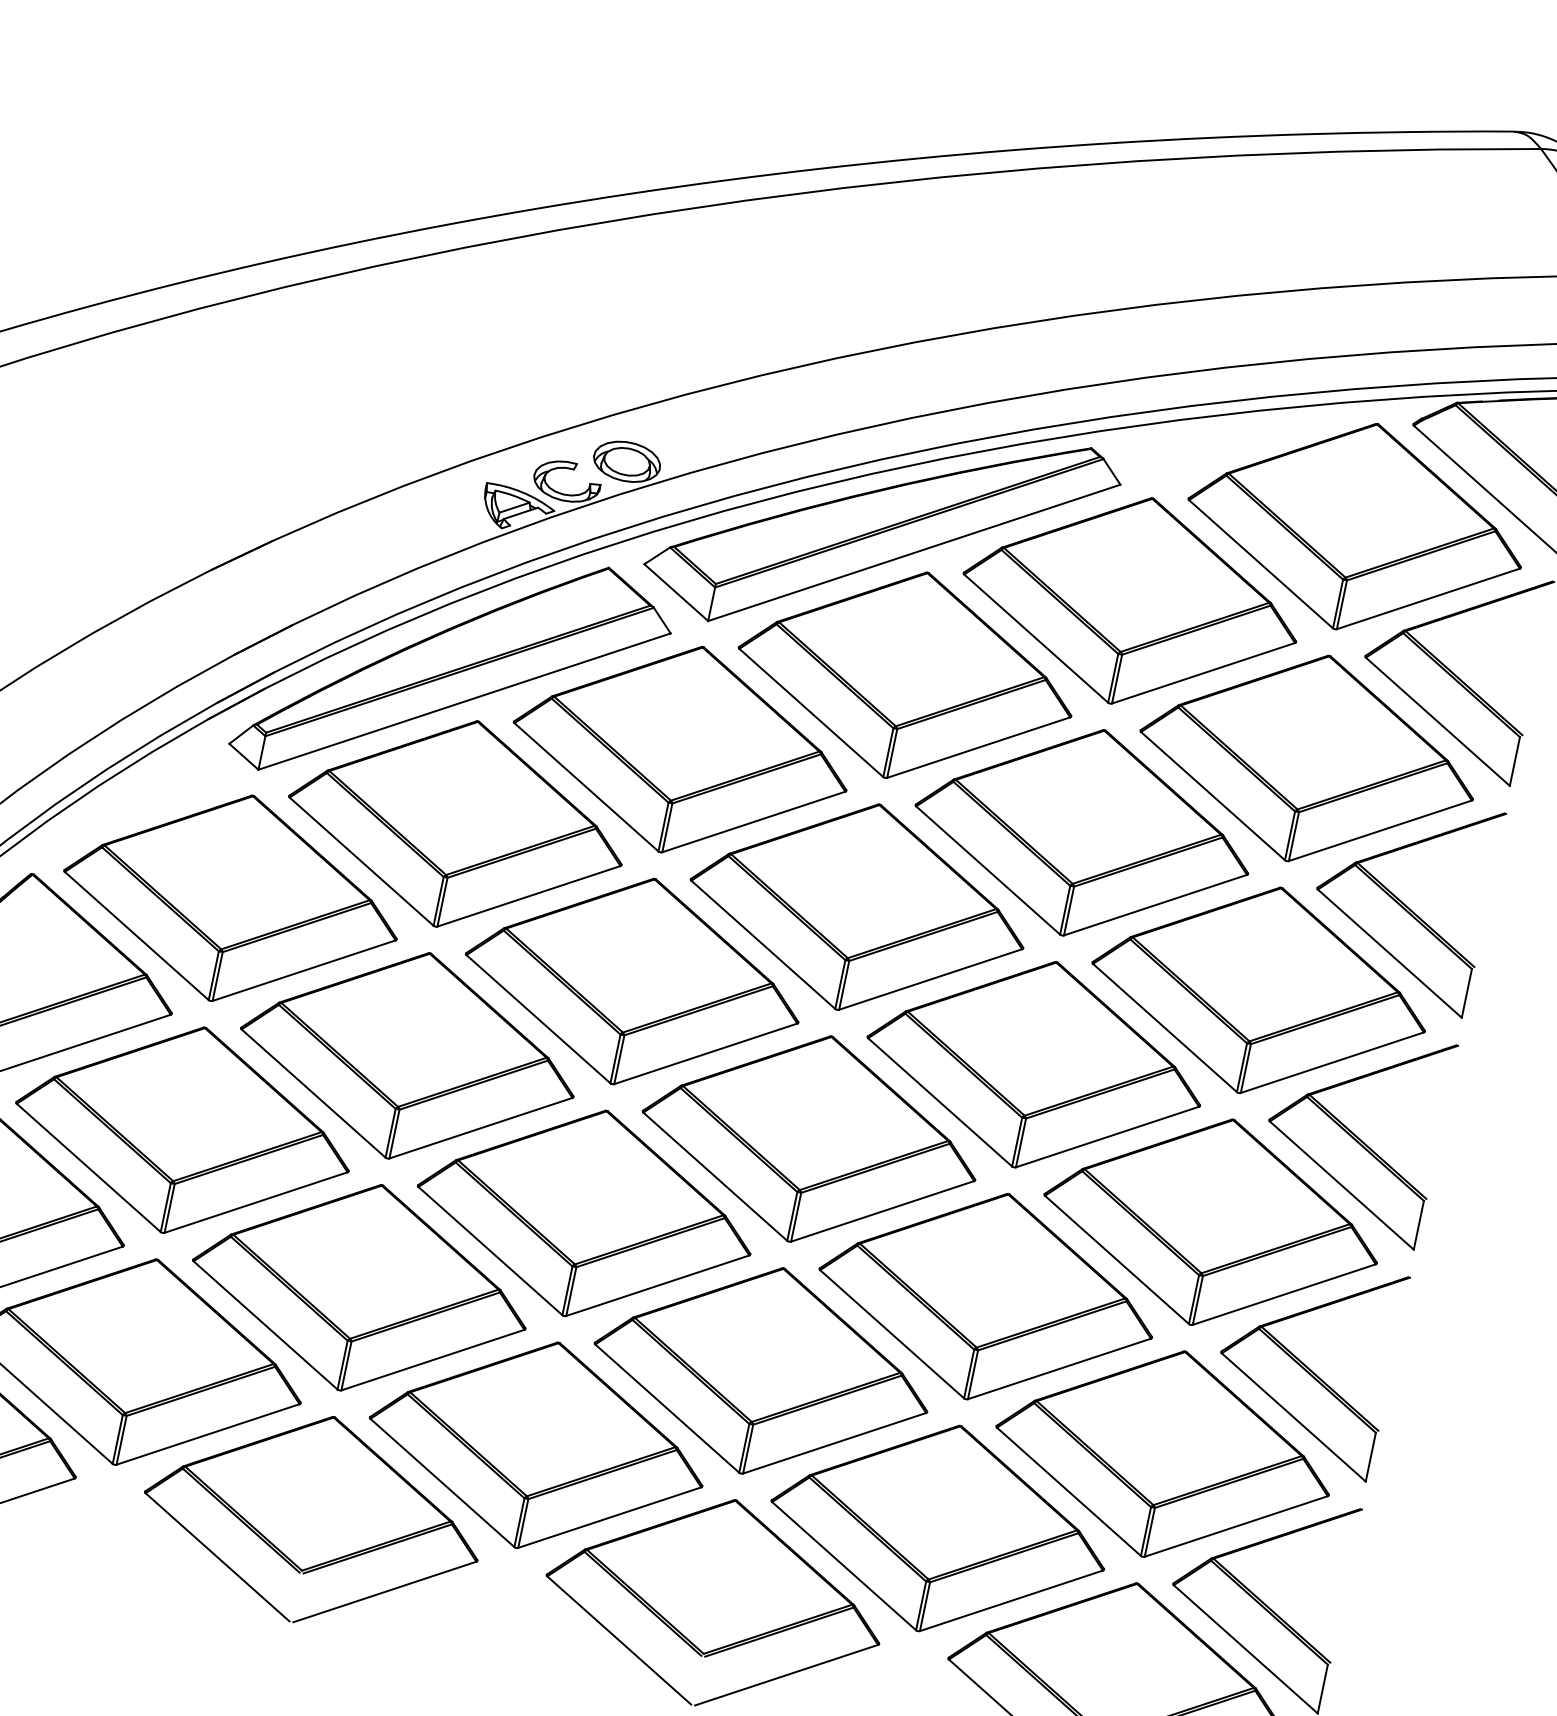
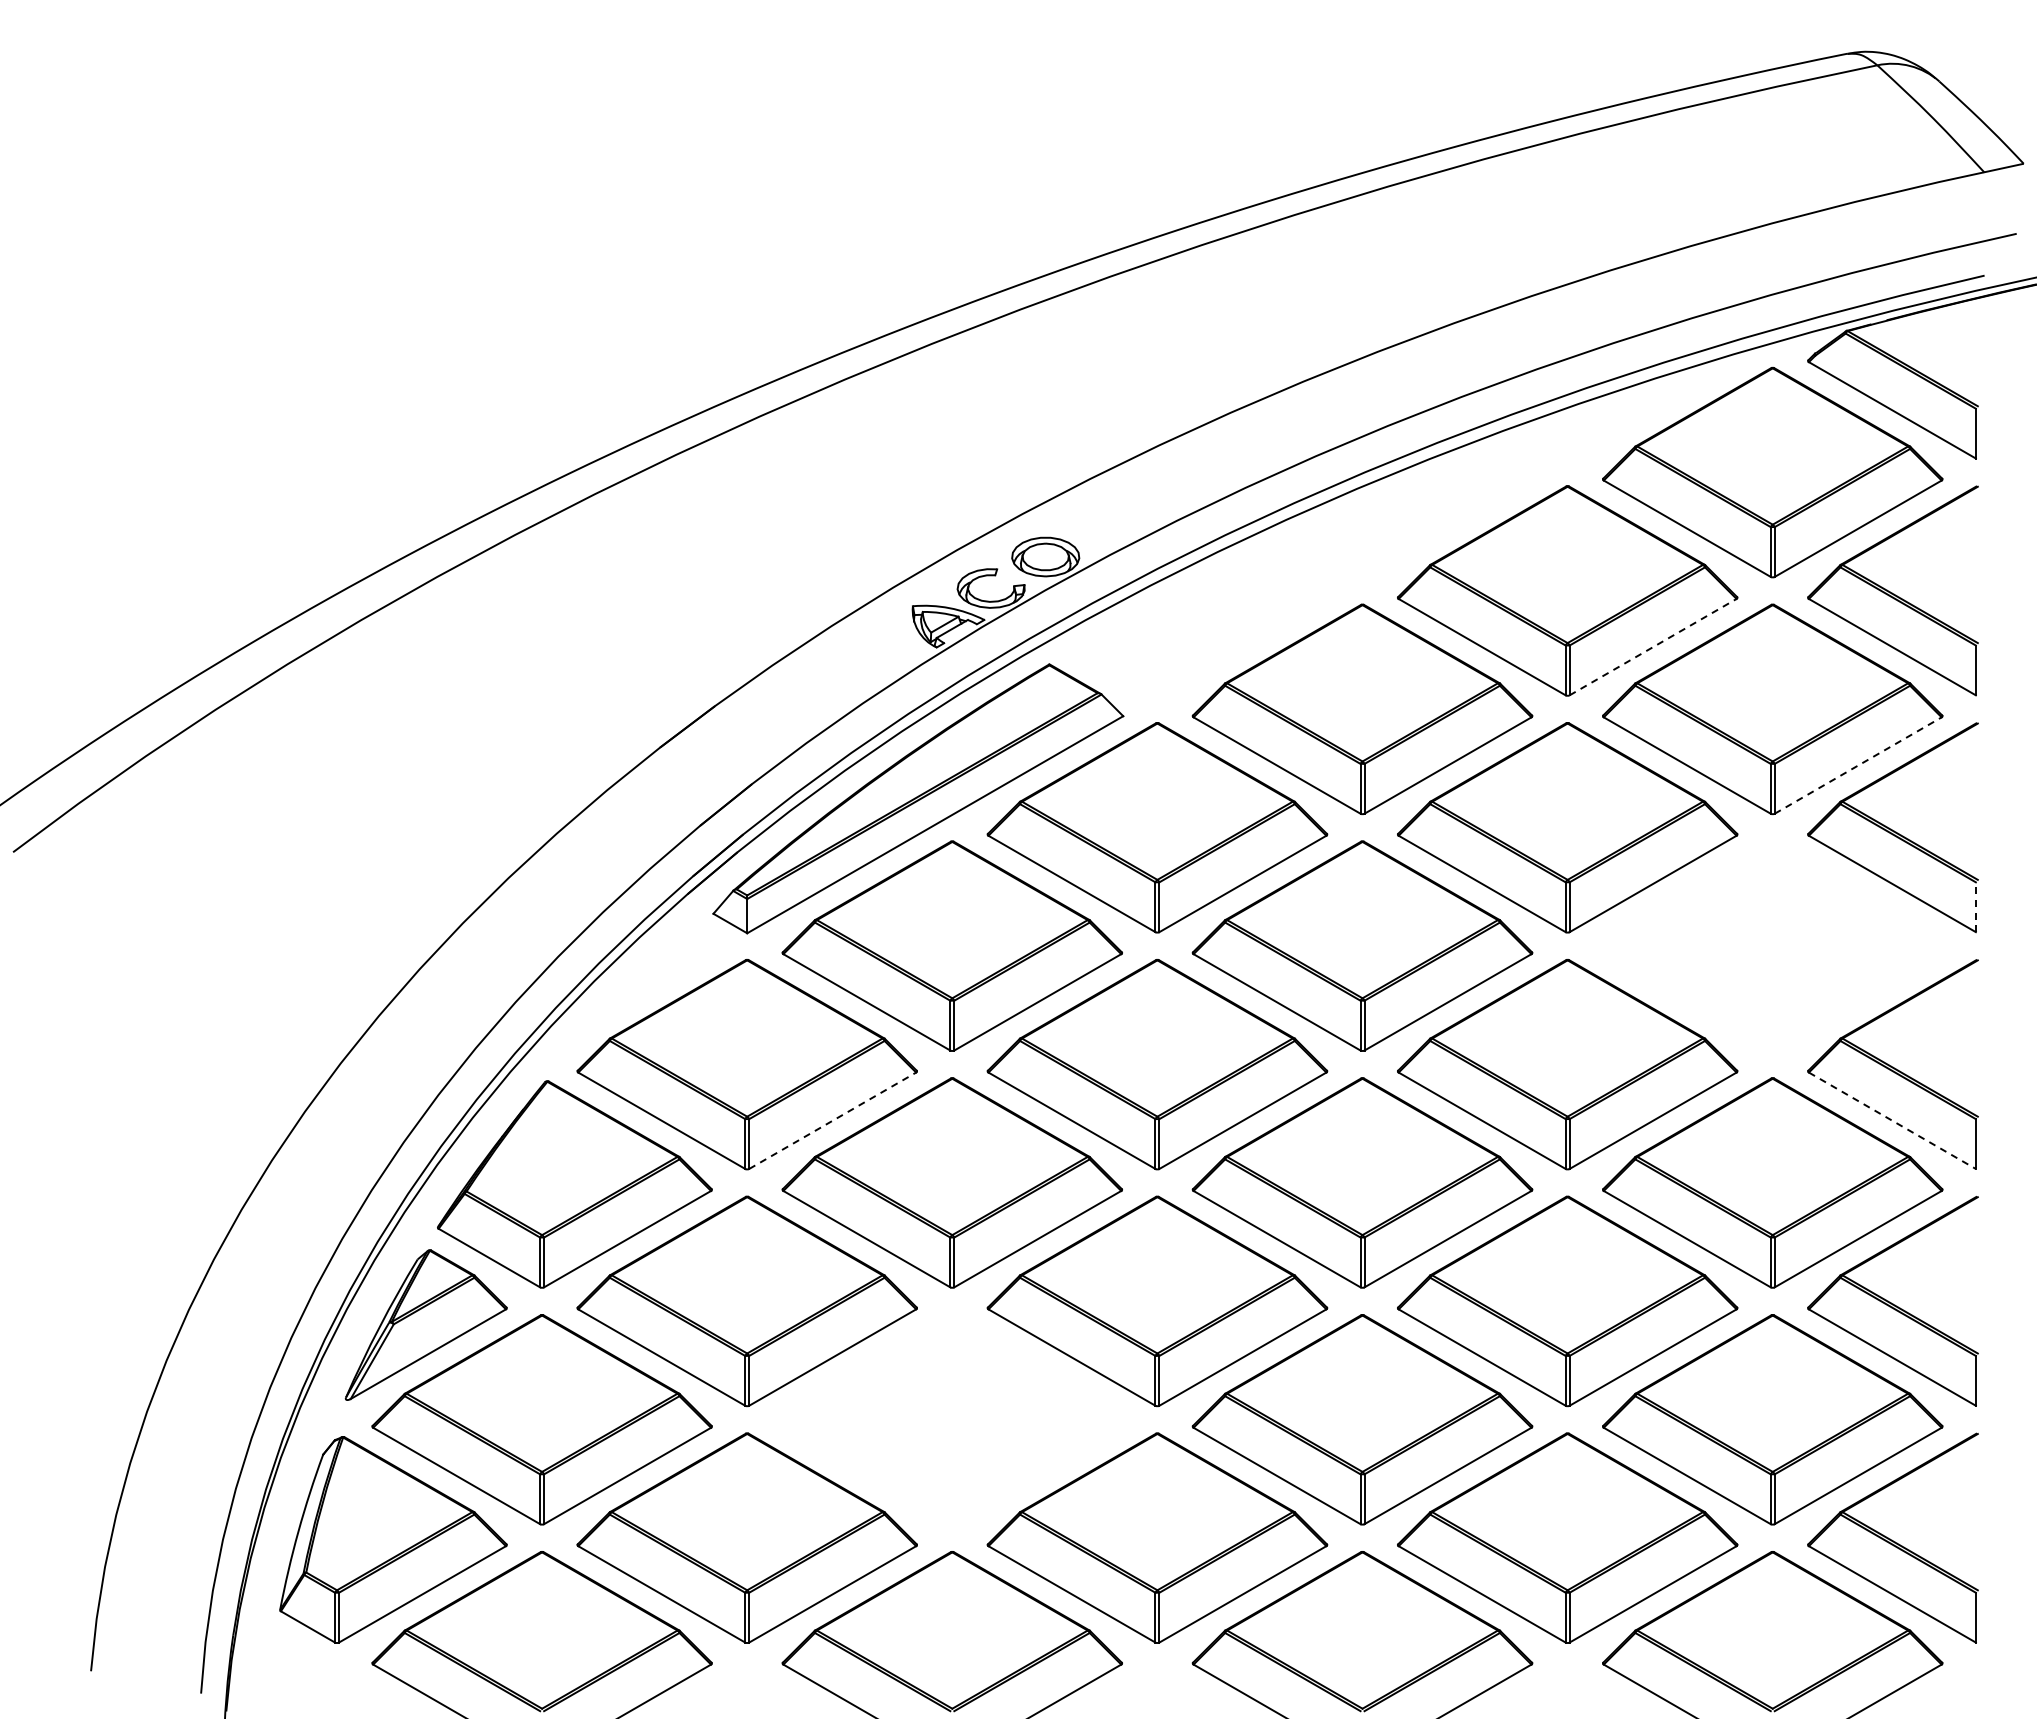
part: (881, 530) -> (1308, 572), removed
line: (1204, 672) -> (1653, 646), solid -> dashed
line: (1380, 830) -> (1858, 765), solid -> dashed
line: (304, 970) -> (833, 1120), solid -> dashed
part: (1259, 989) -> (1772, 945), removed
line: (1466, 993) -> (1975, 907), solid -> dashed
line: (1341, 1186) -> (1892, 1121), solid -> dashed
part: (359, 1287) -> (951, 1419), removed

